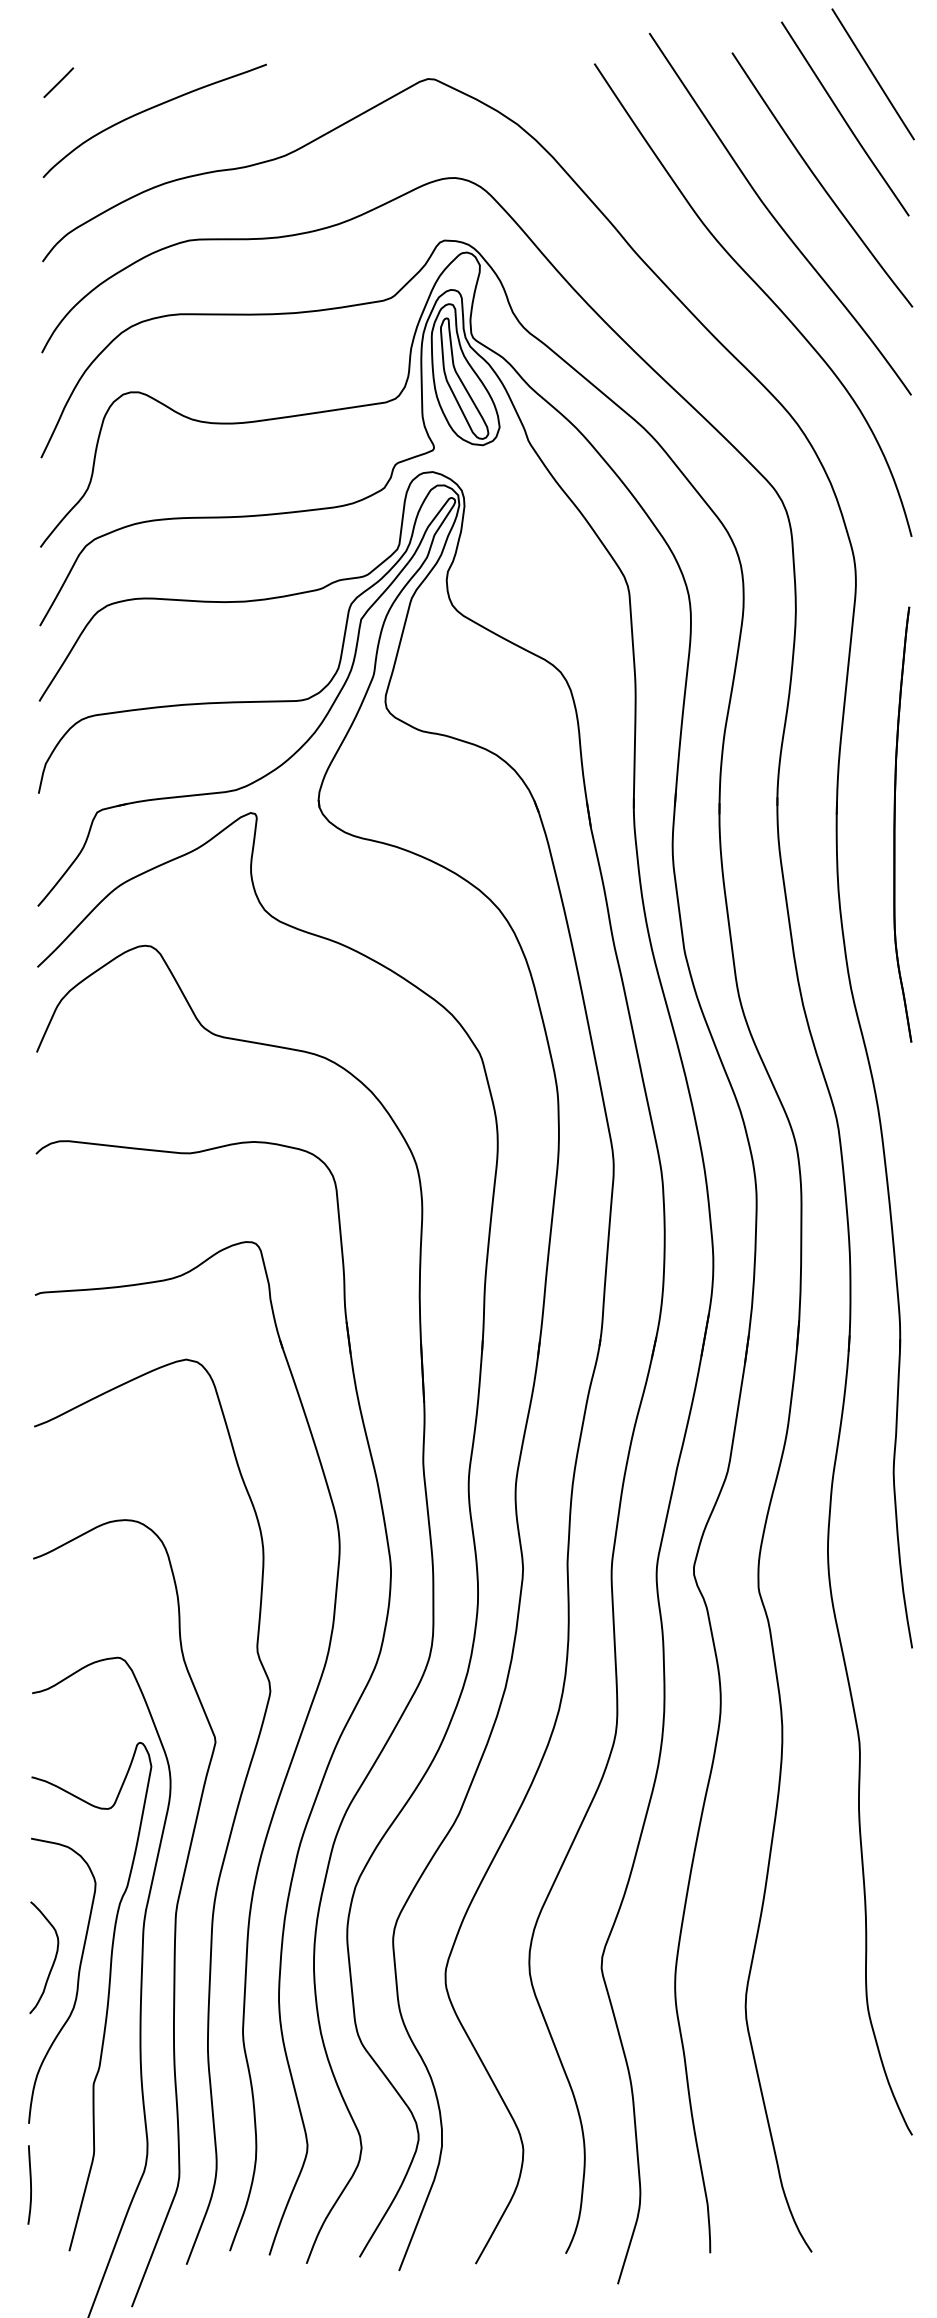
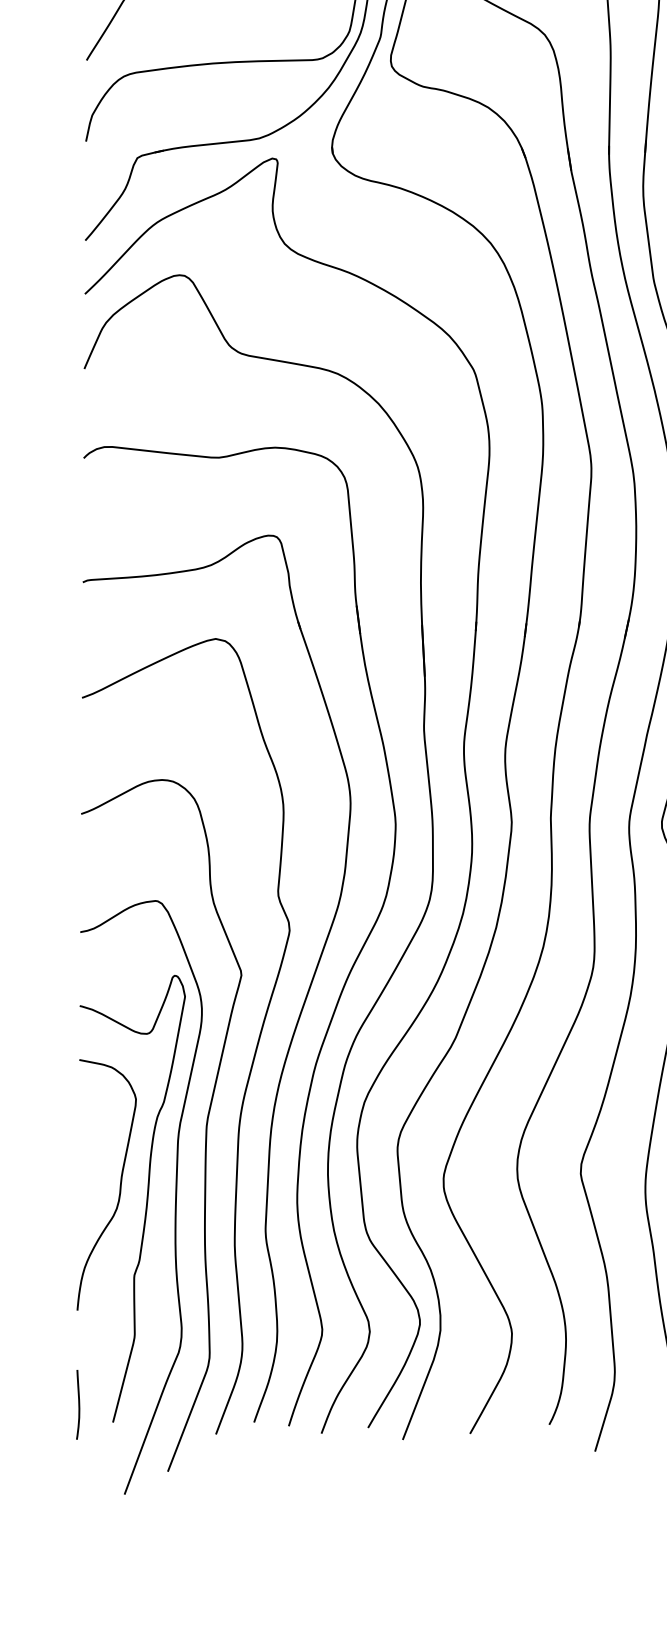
curve: (53, 1960) -> (99, 1167), removed
curve: (30, 2184) -> (78, 1404), moved

